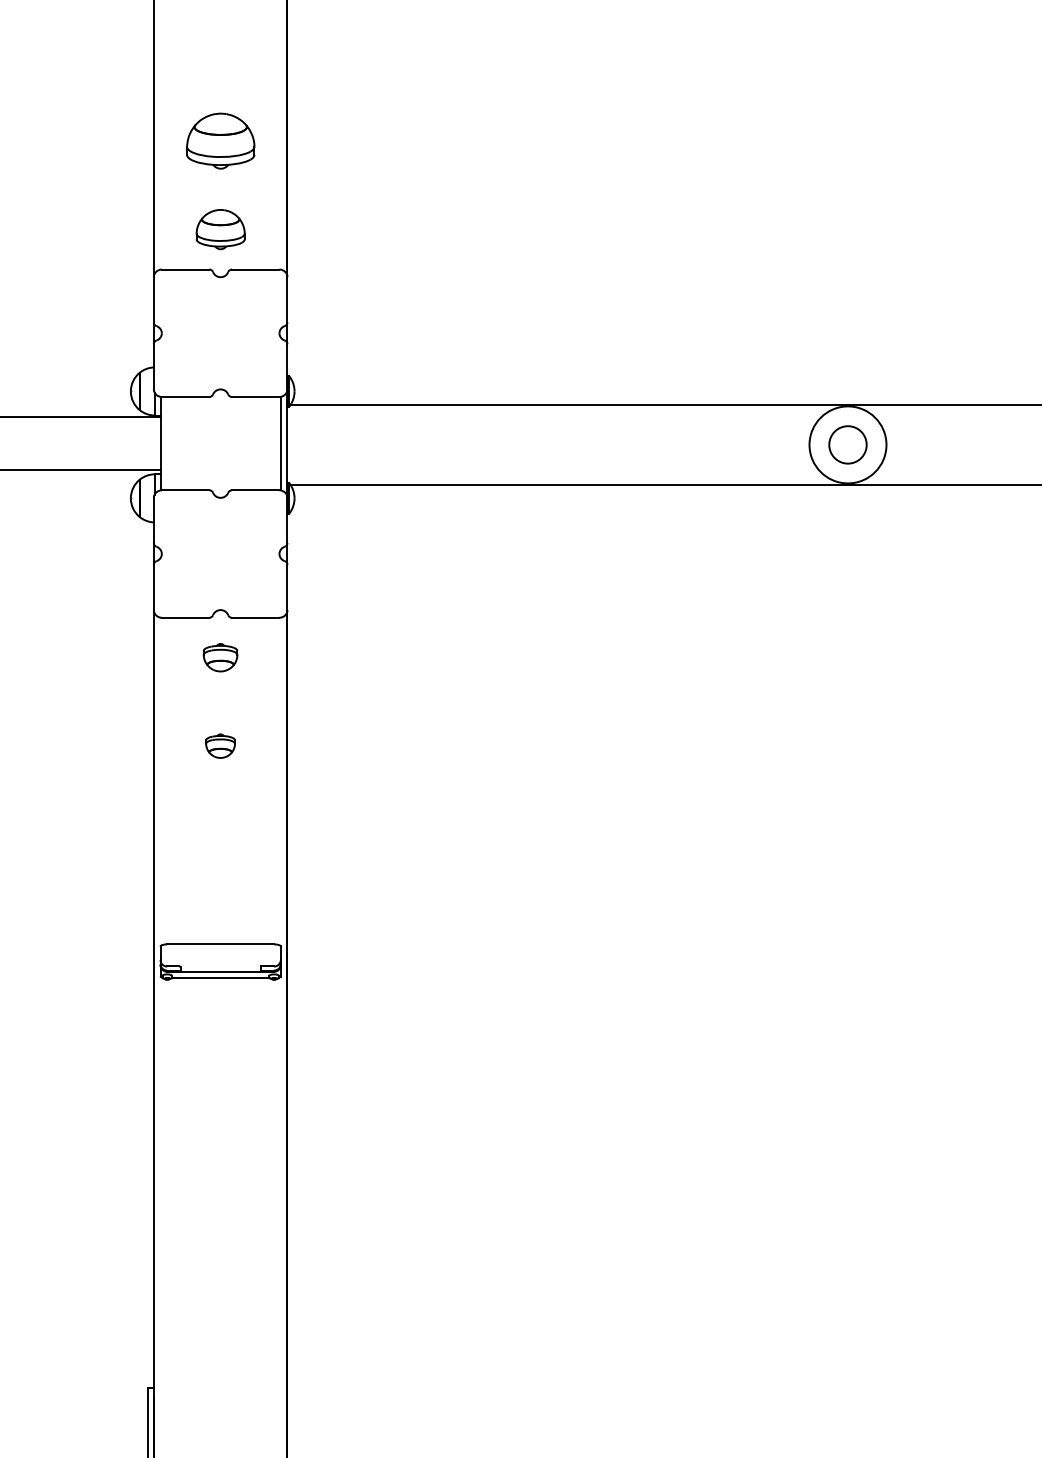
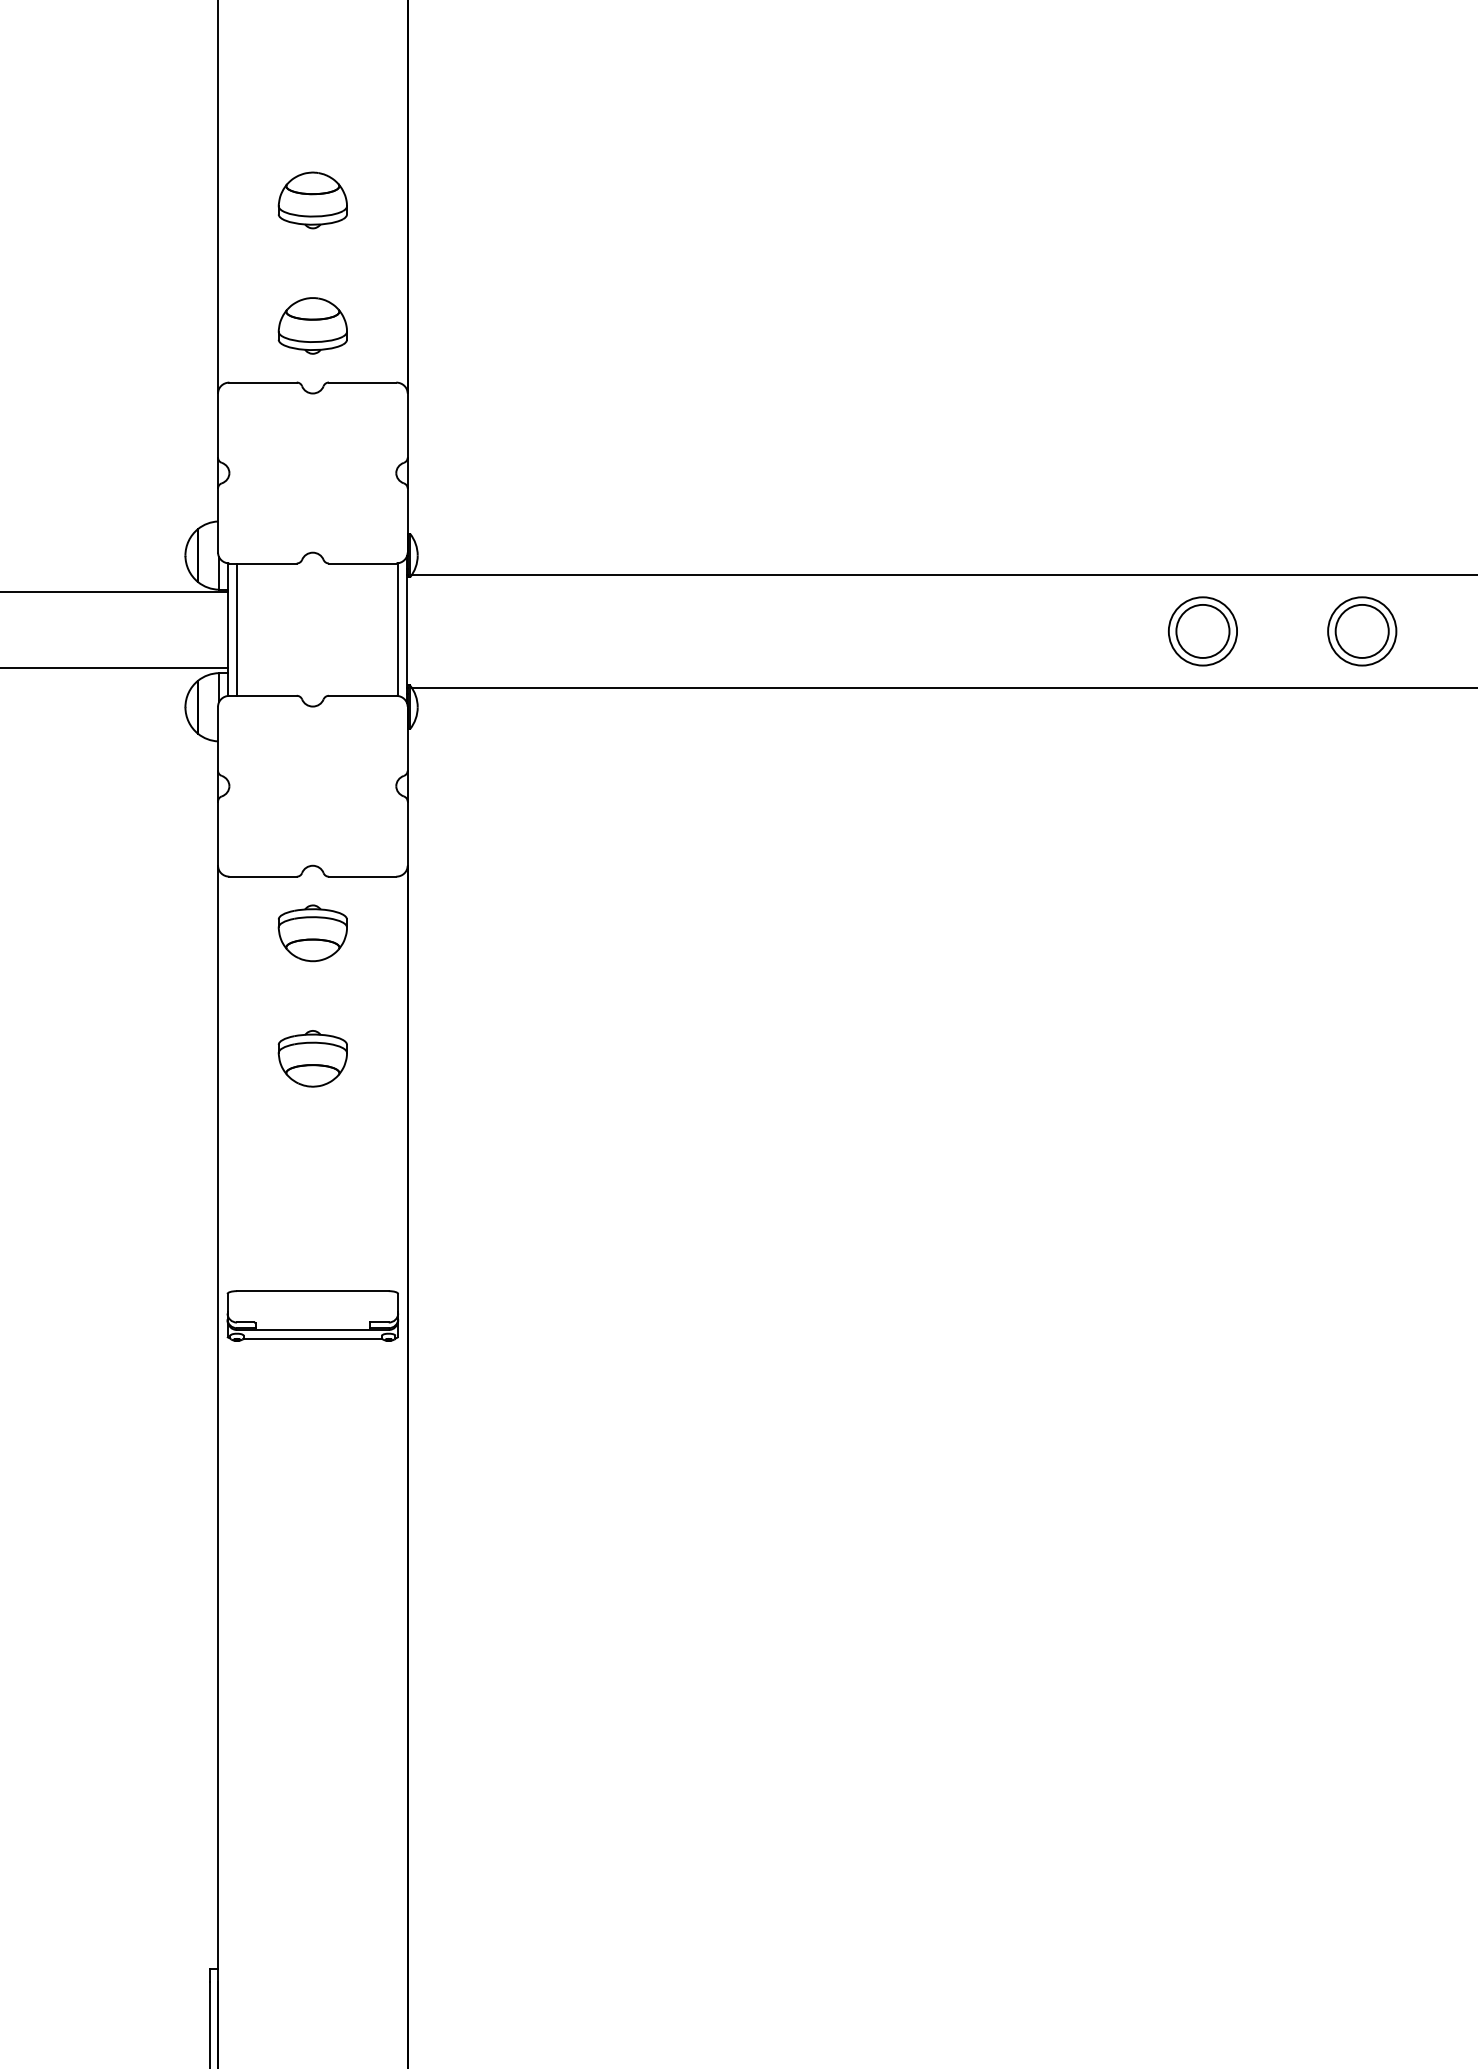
part: (220, 141) -> (312, 200), size x0.71
line: (167, 443) -> (237, 629), added
circle: (847, 444) -> (1202, 631), size x0.62
part: (960, 444) -> (1362, 631), added
part: (220, 657) -> (312, 933), size x1.43
part: (220, 745) -> (312, 1058), size x1.67
part: (220, 961) -> (312, 1315), moved

